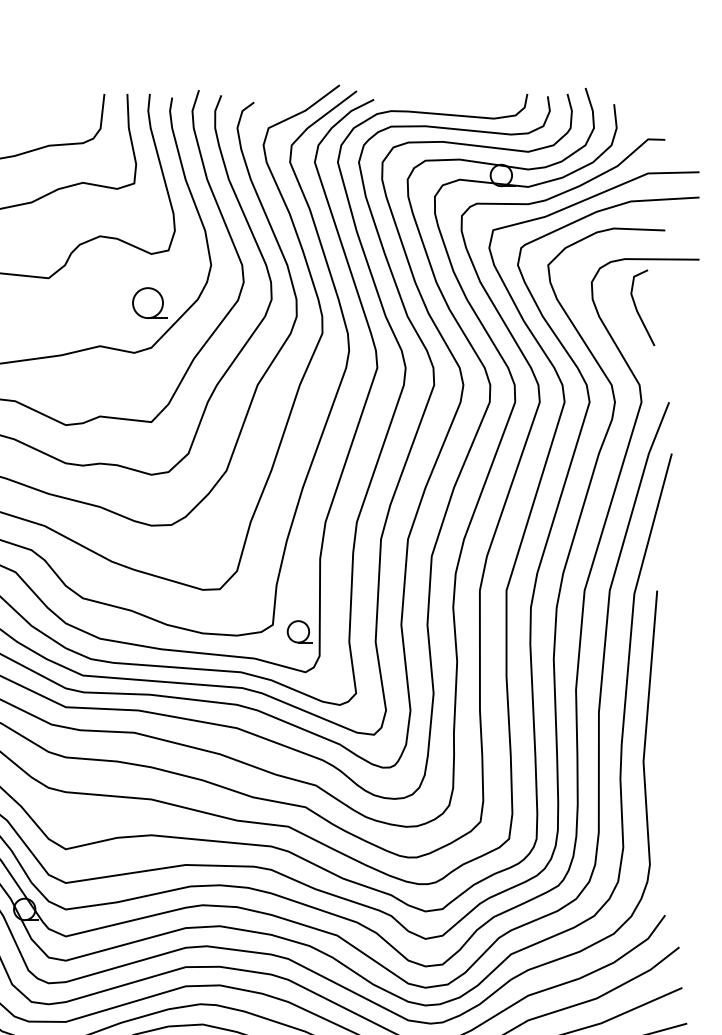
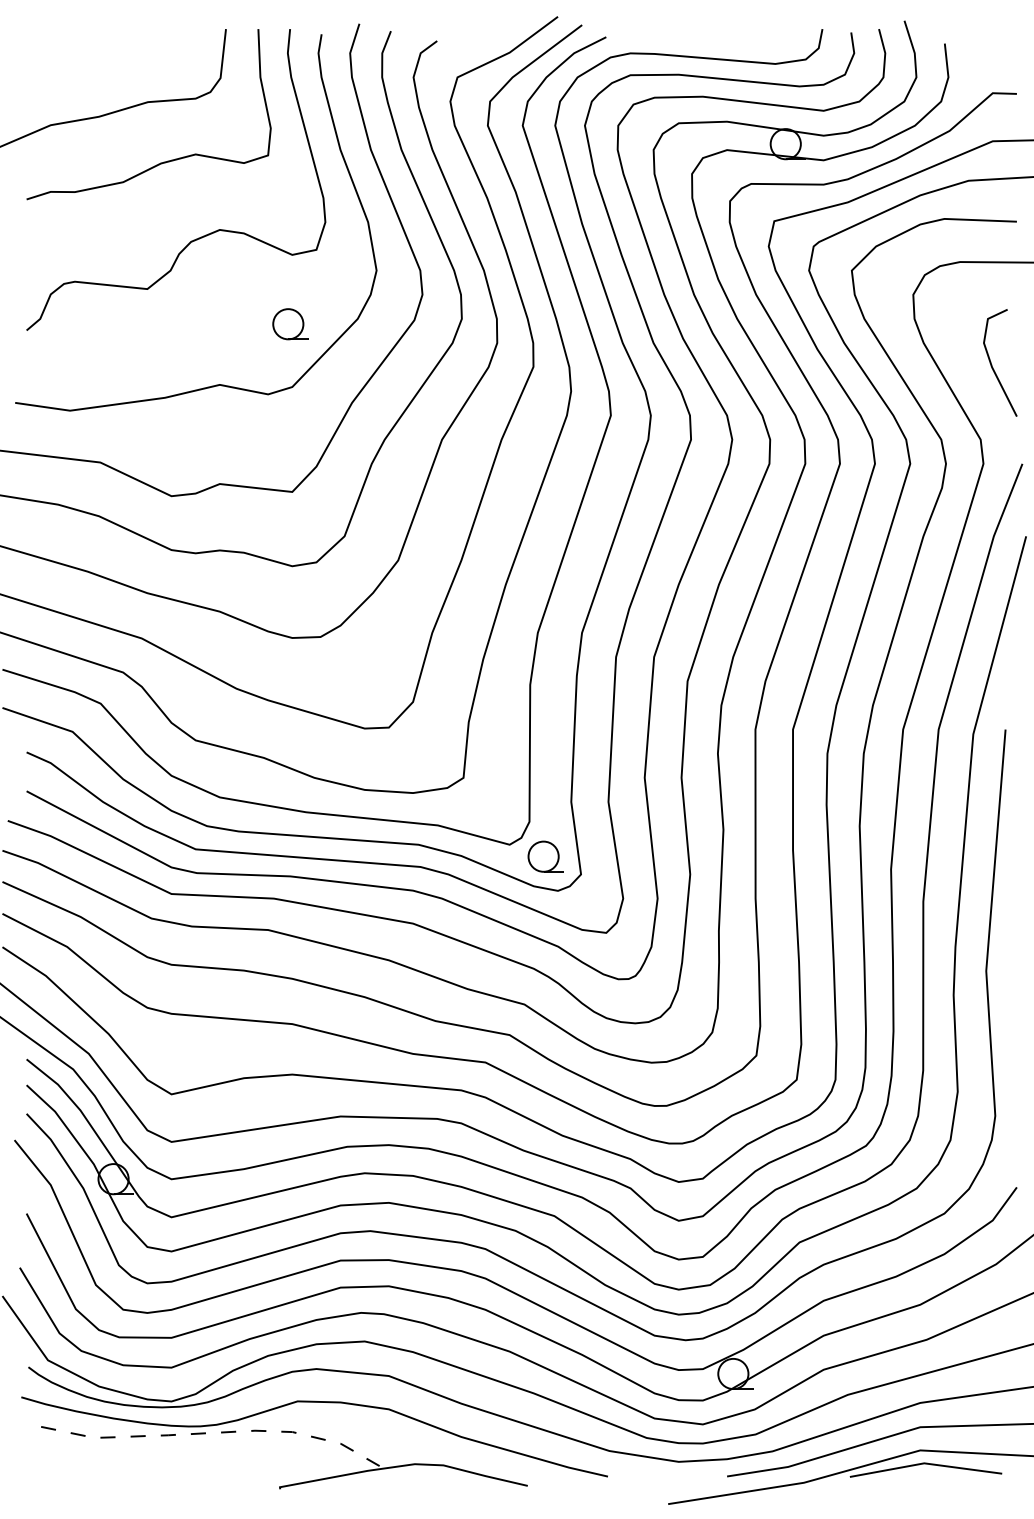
part: (150, 303) -> (290, 324), size x0.71
line: (637, 309) -> (992, 364), moved
part: (299, 631) -> (545, 856), moved

